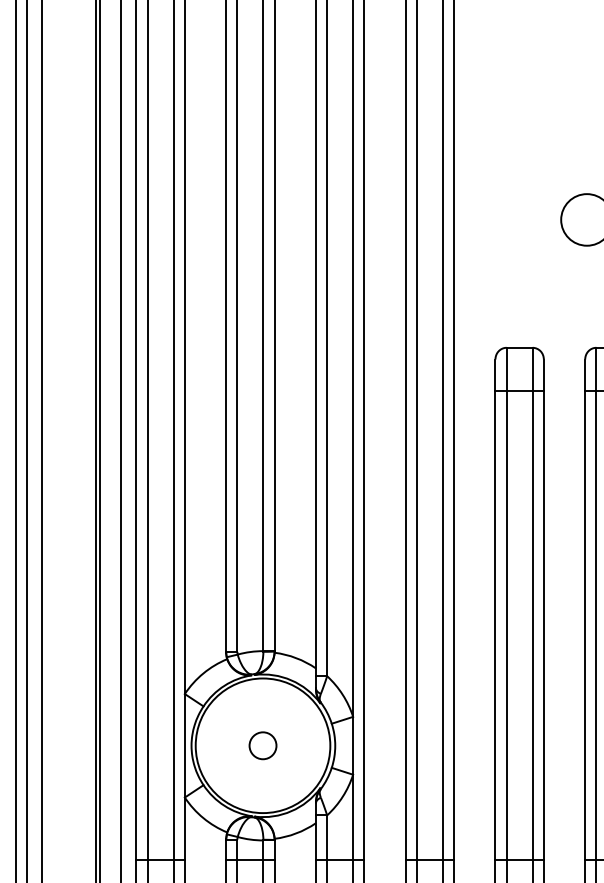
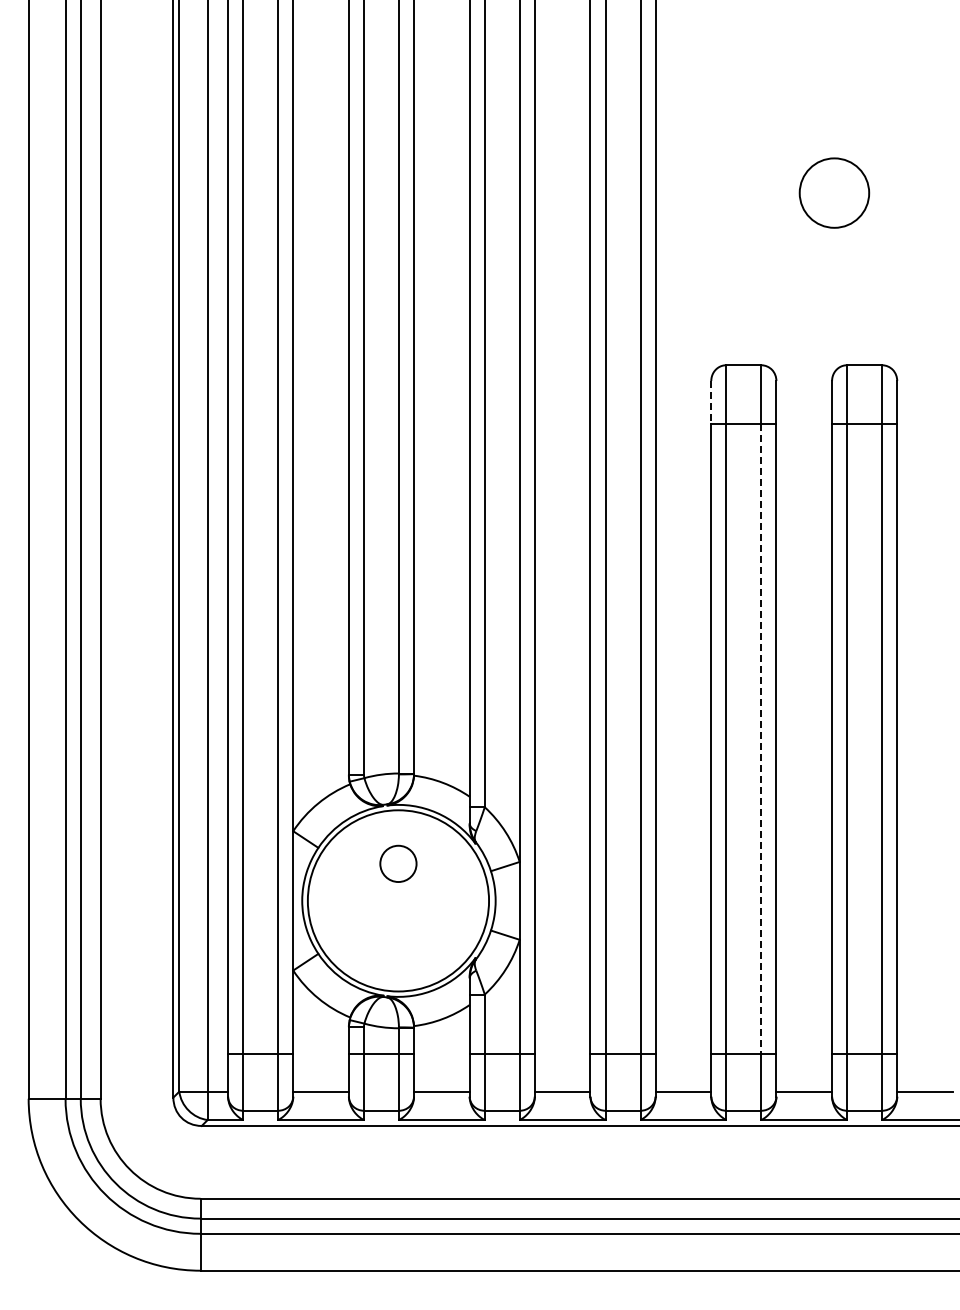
line: (495, 375) -> (711, 402), solid -> dashed
line: (532, 625) -> (761, 739), solid -> dashed
circle: (263, 745) -> (398, 863), moved

